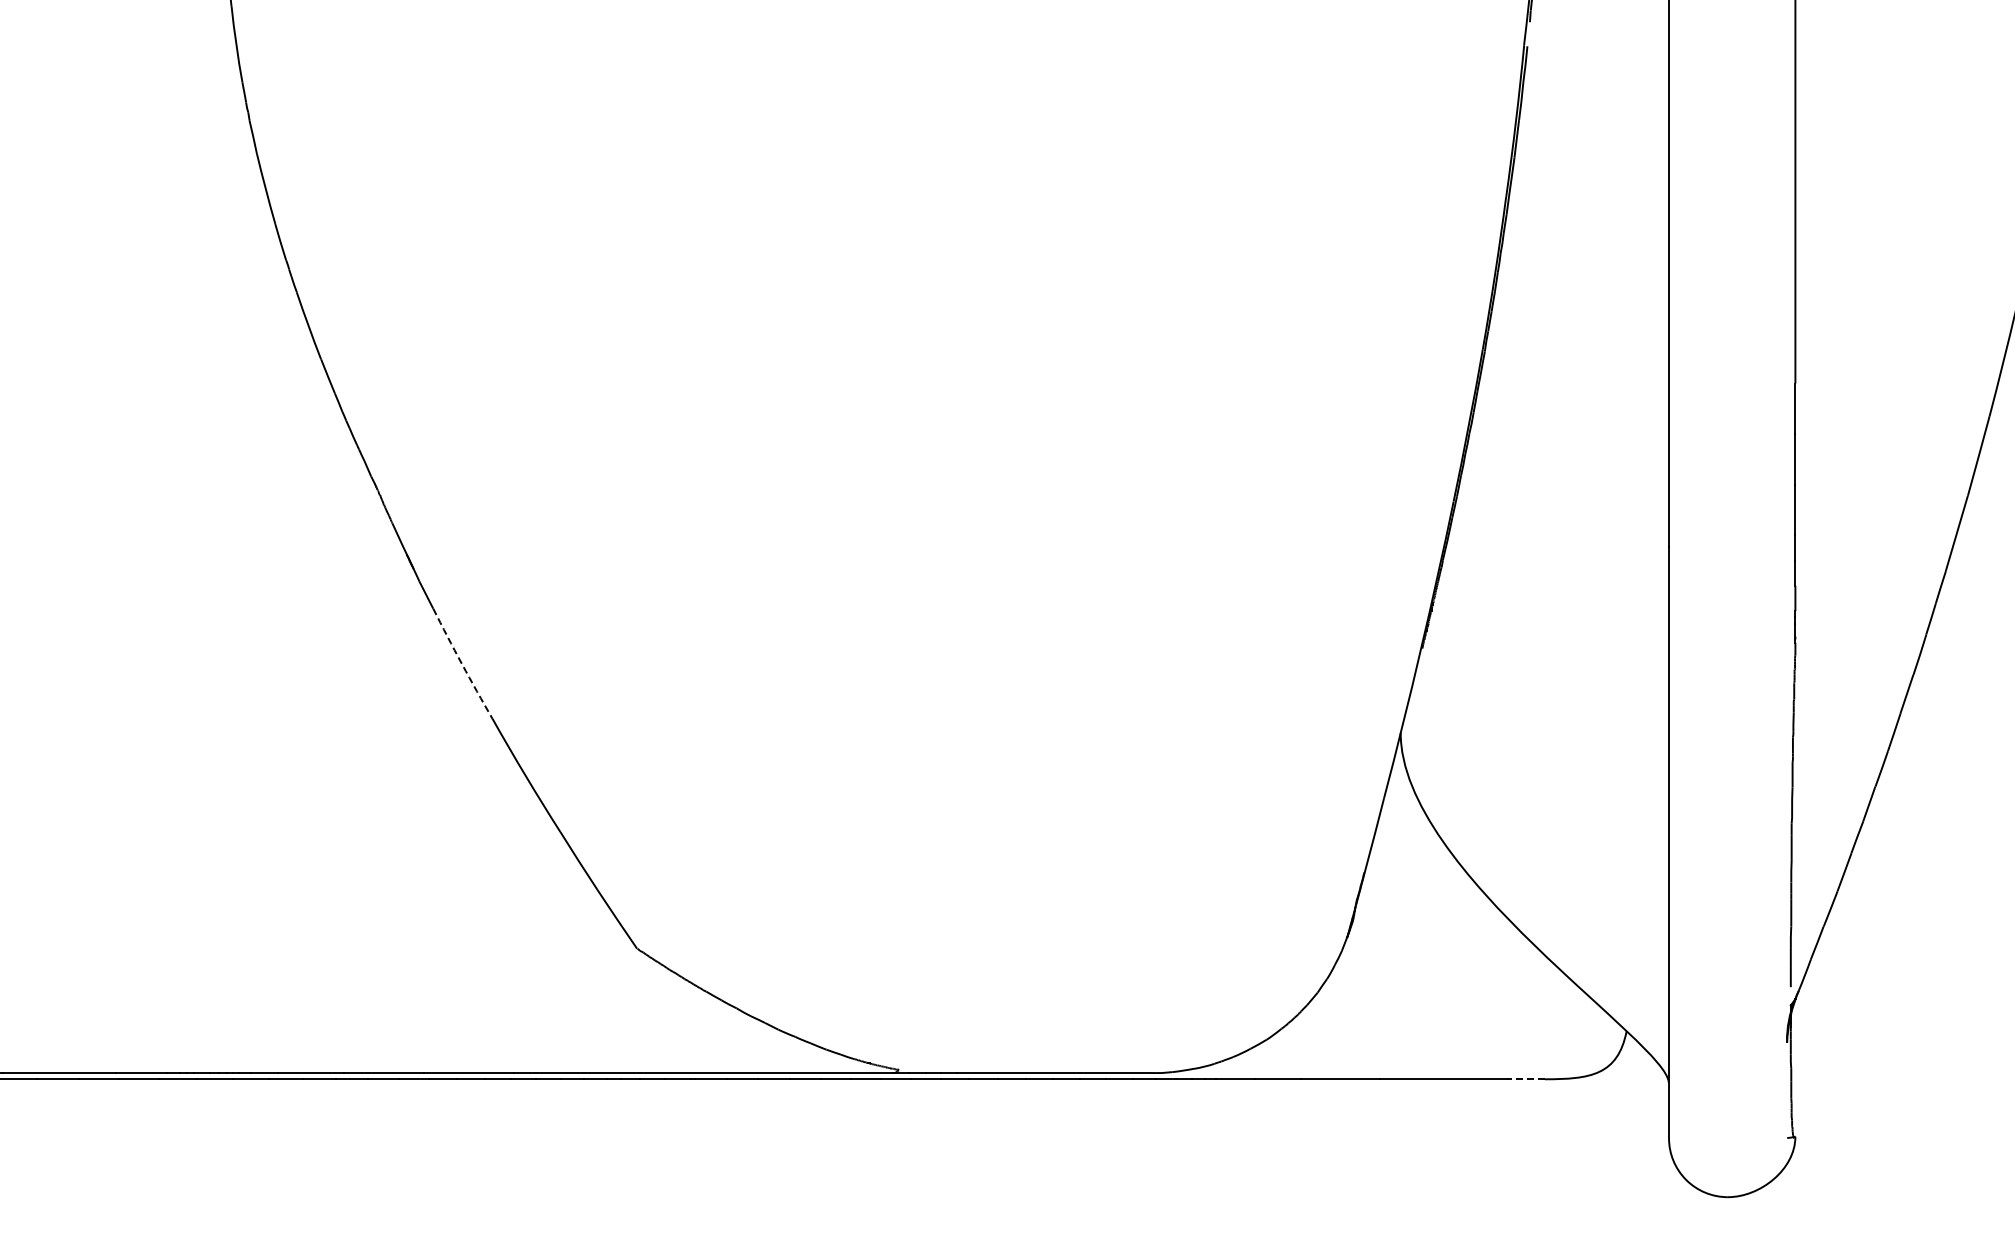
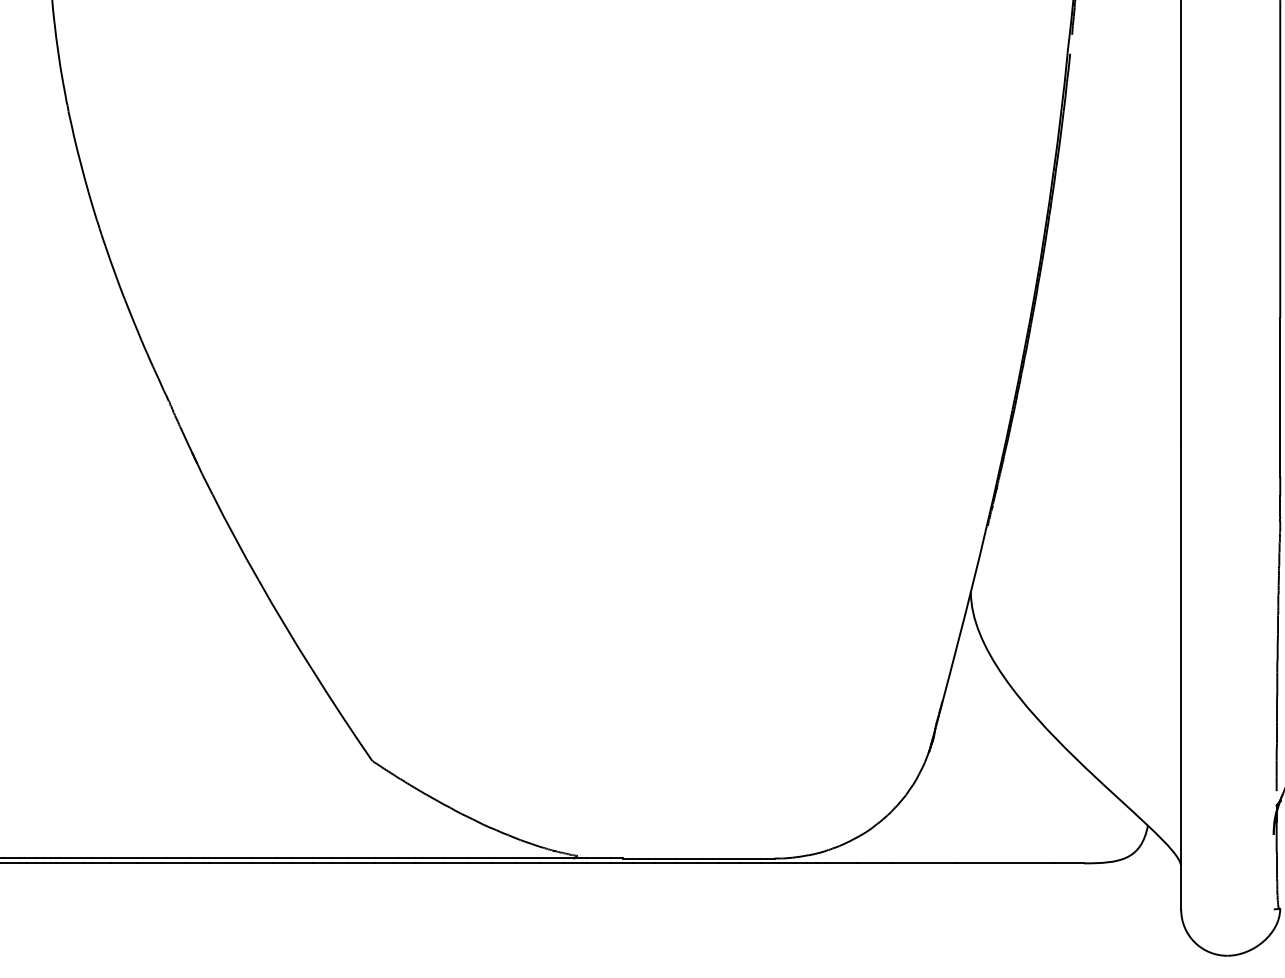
arc: (462, 664) -> (235, 538), dashed -> solid
line: (1525, 1079) -> (1068, 863), dashed -> solid

